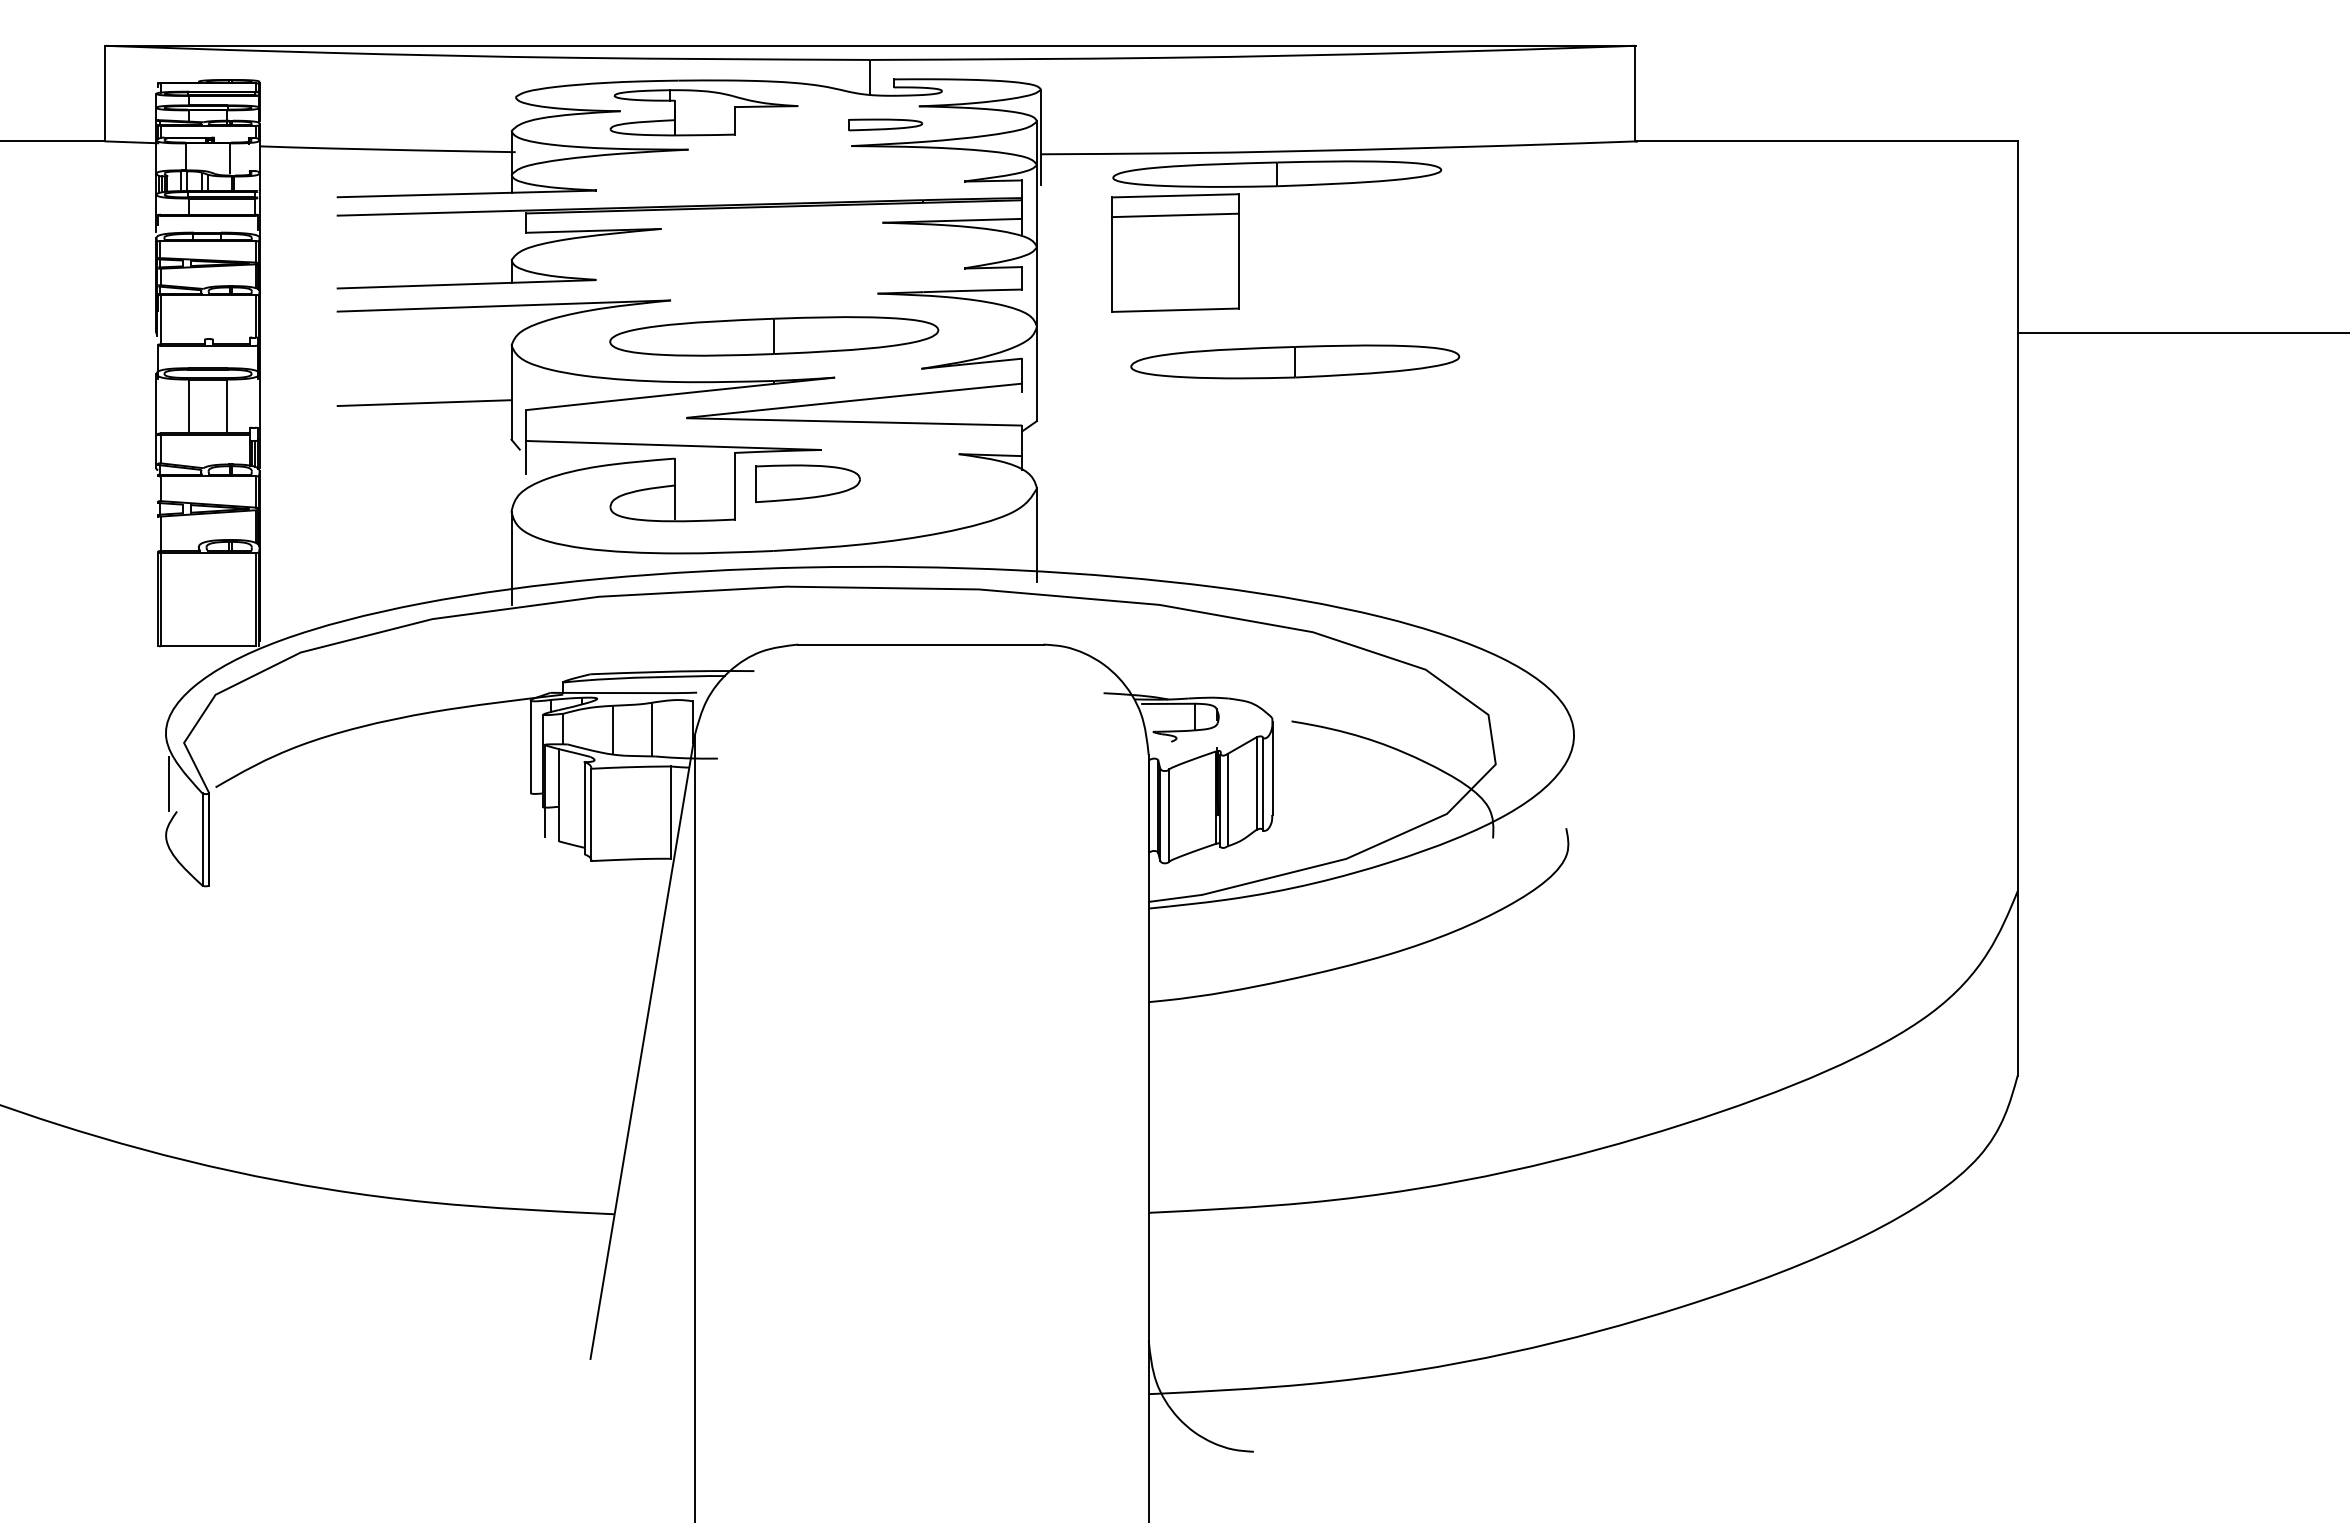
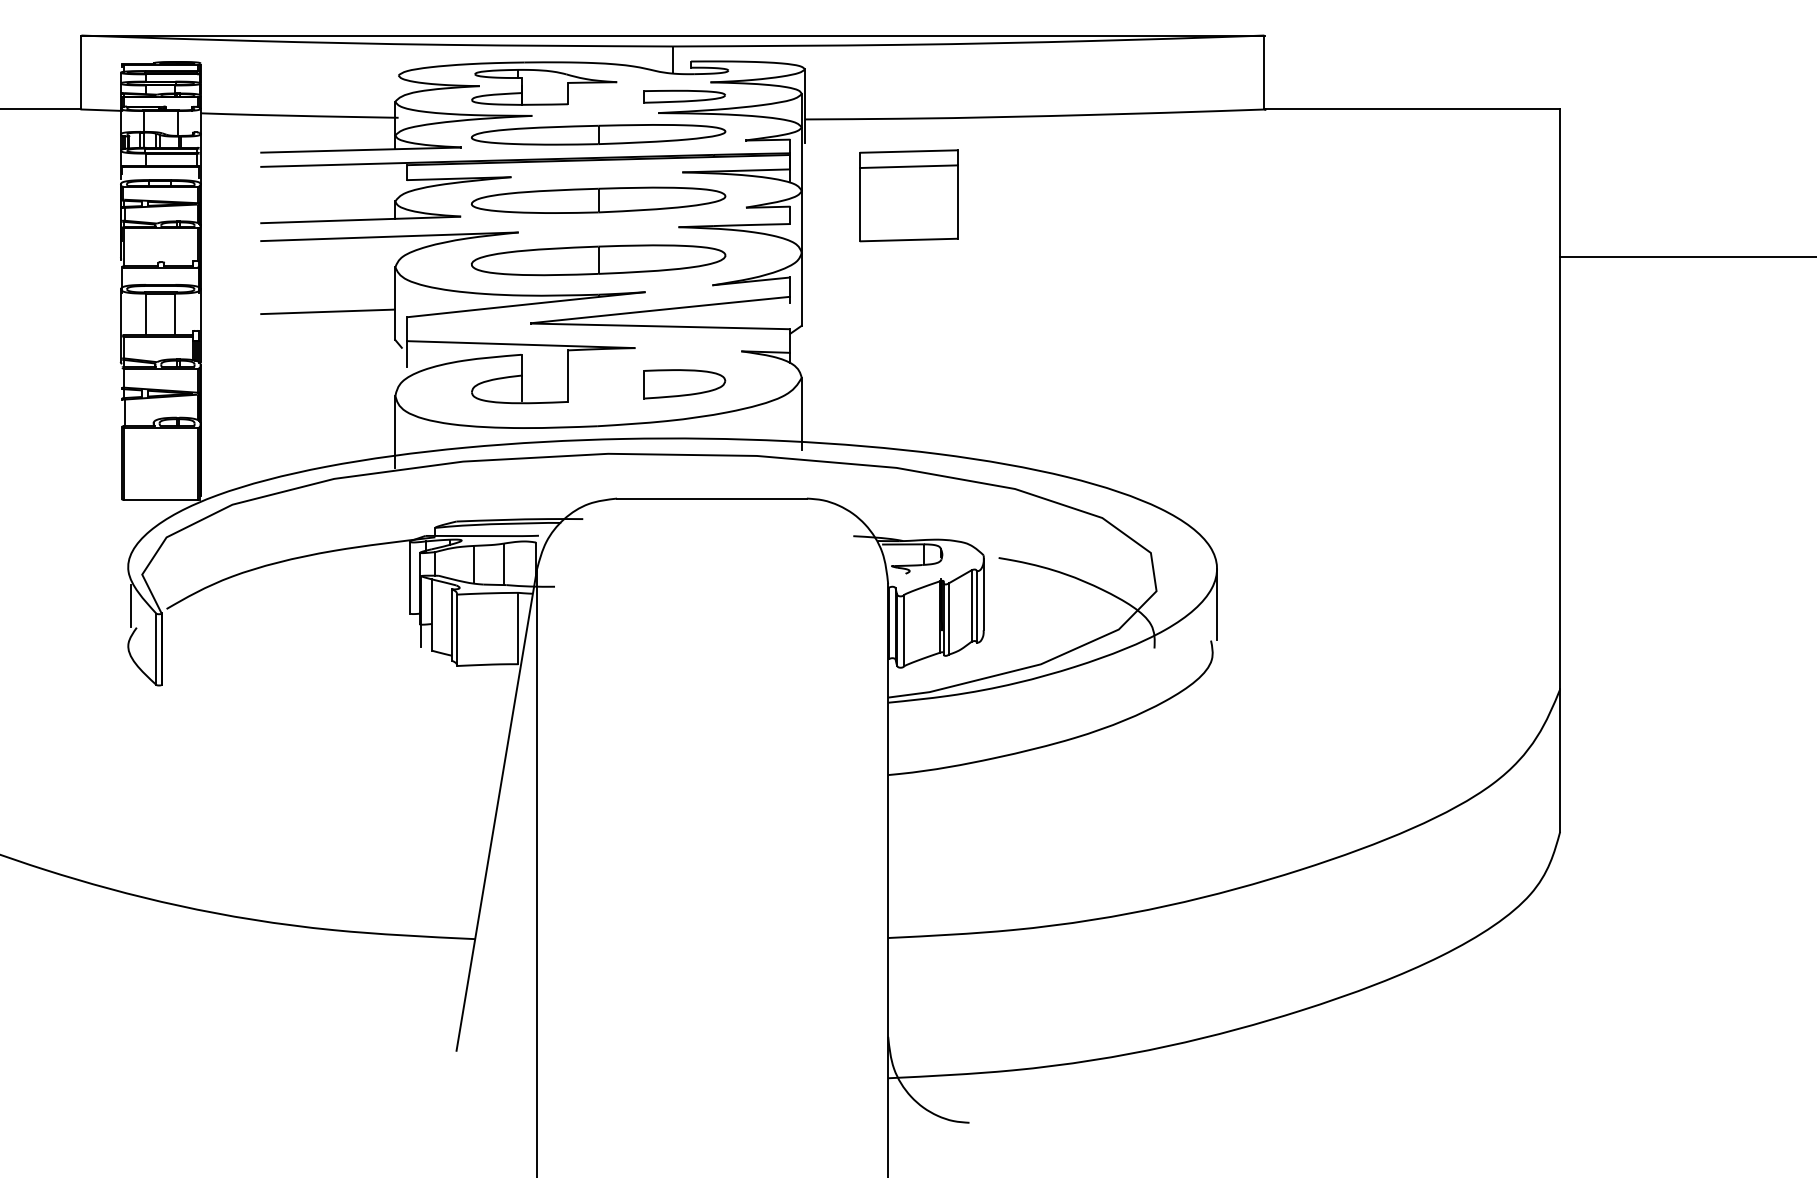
part: (885, 124) -> (684, 96), size x1.43
part: (1277, 173) -> (598, 134), moved
part: (1295, 361) -> (598, 200), moved
part: (807, 483) -> (684, 384), moved
line: (1574, 781) -> (1217, 604), added

